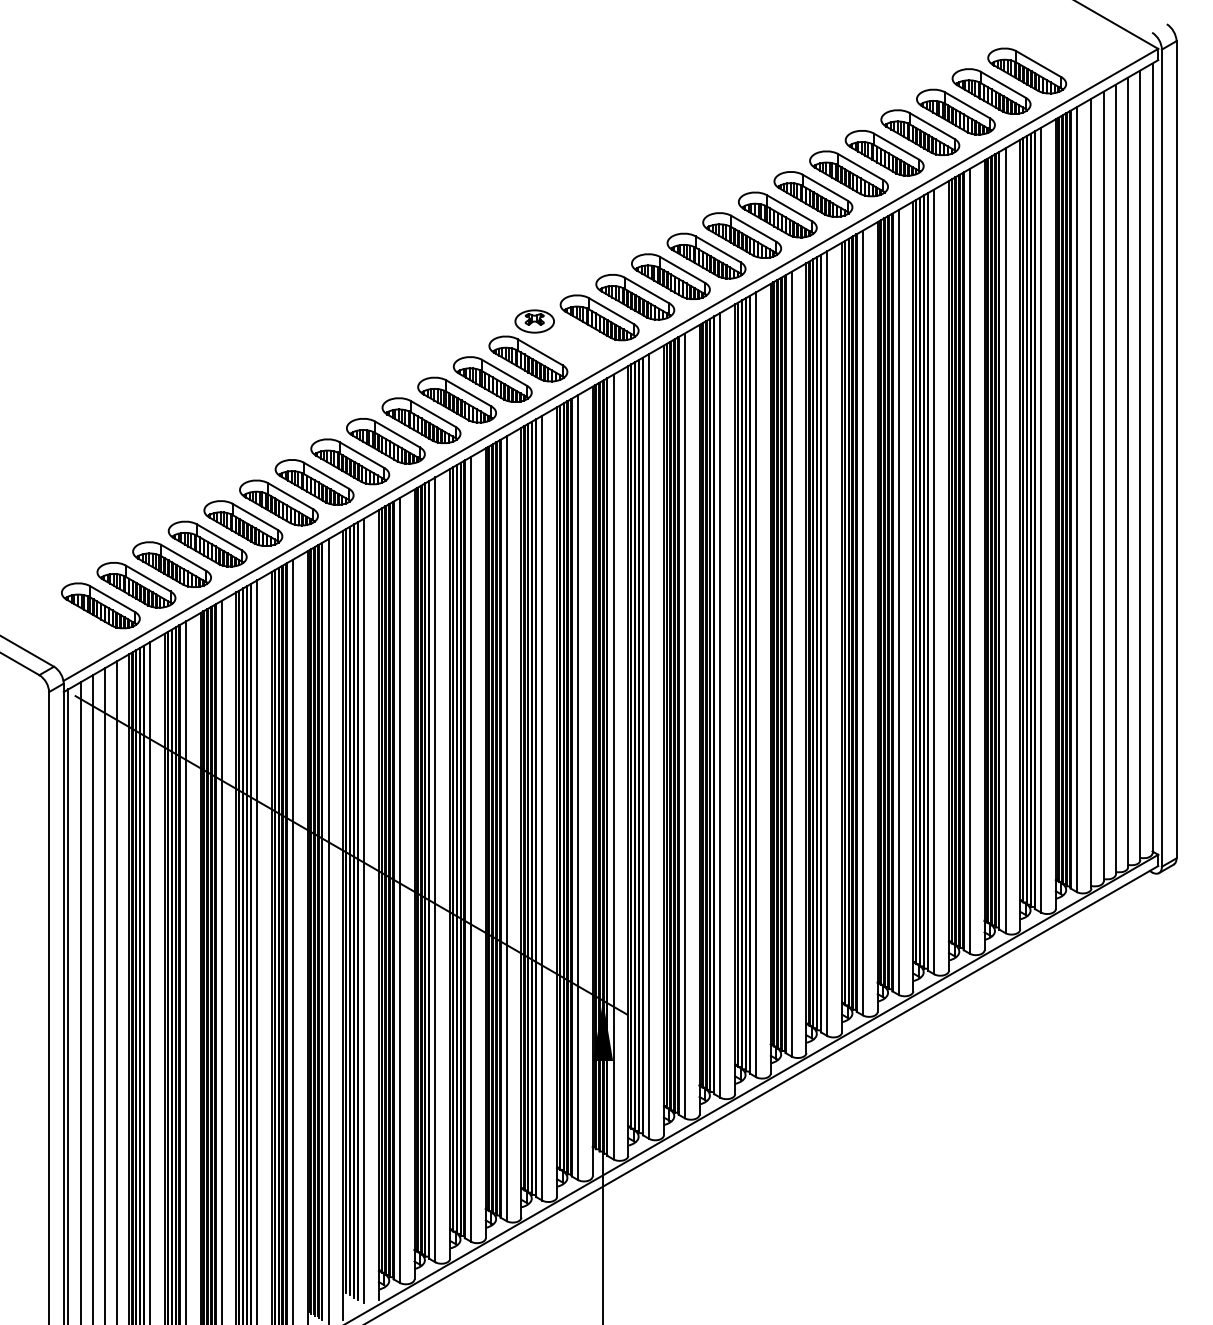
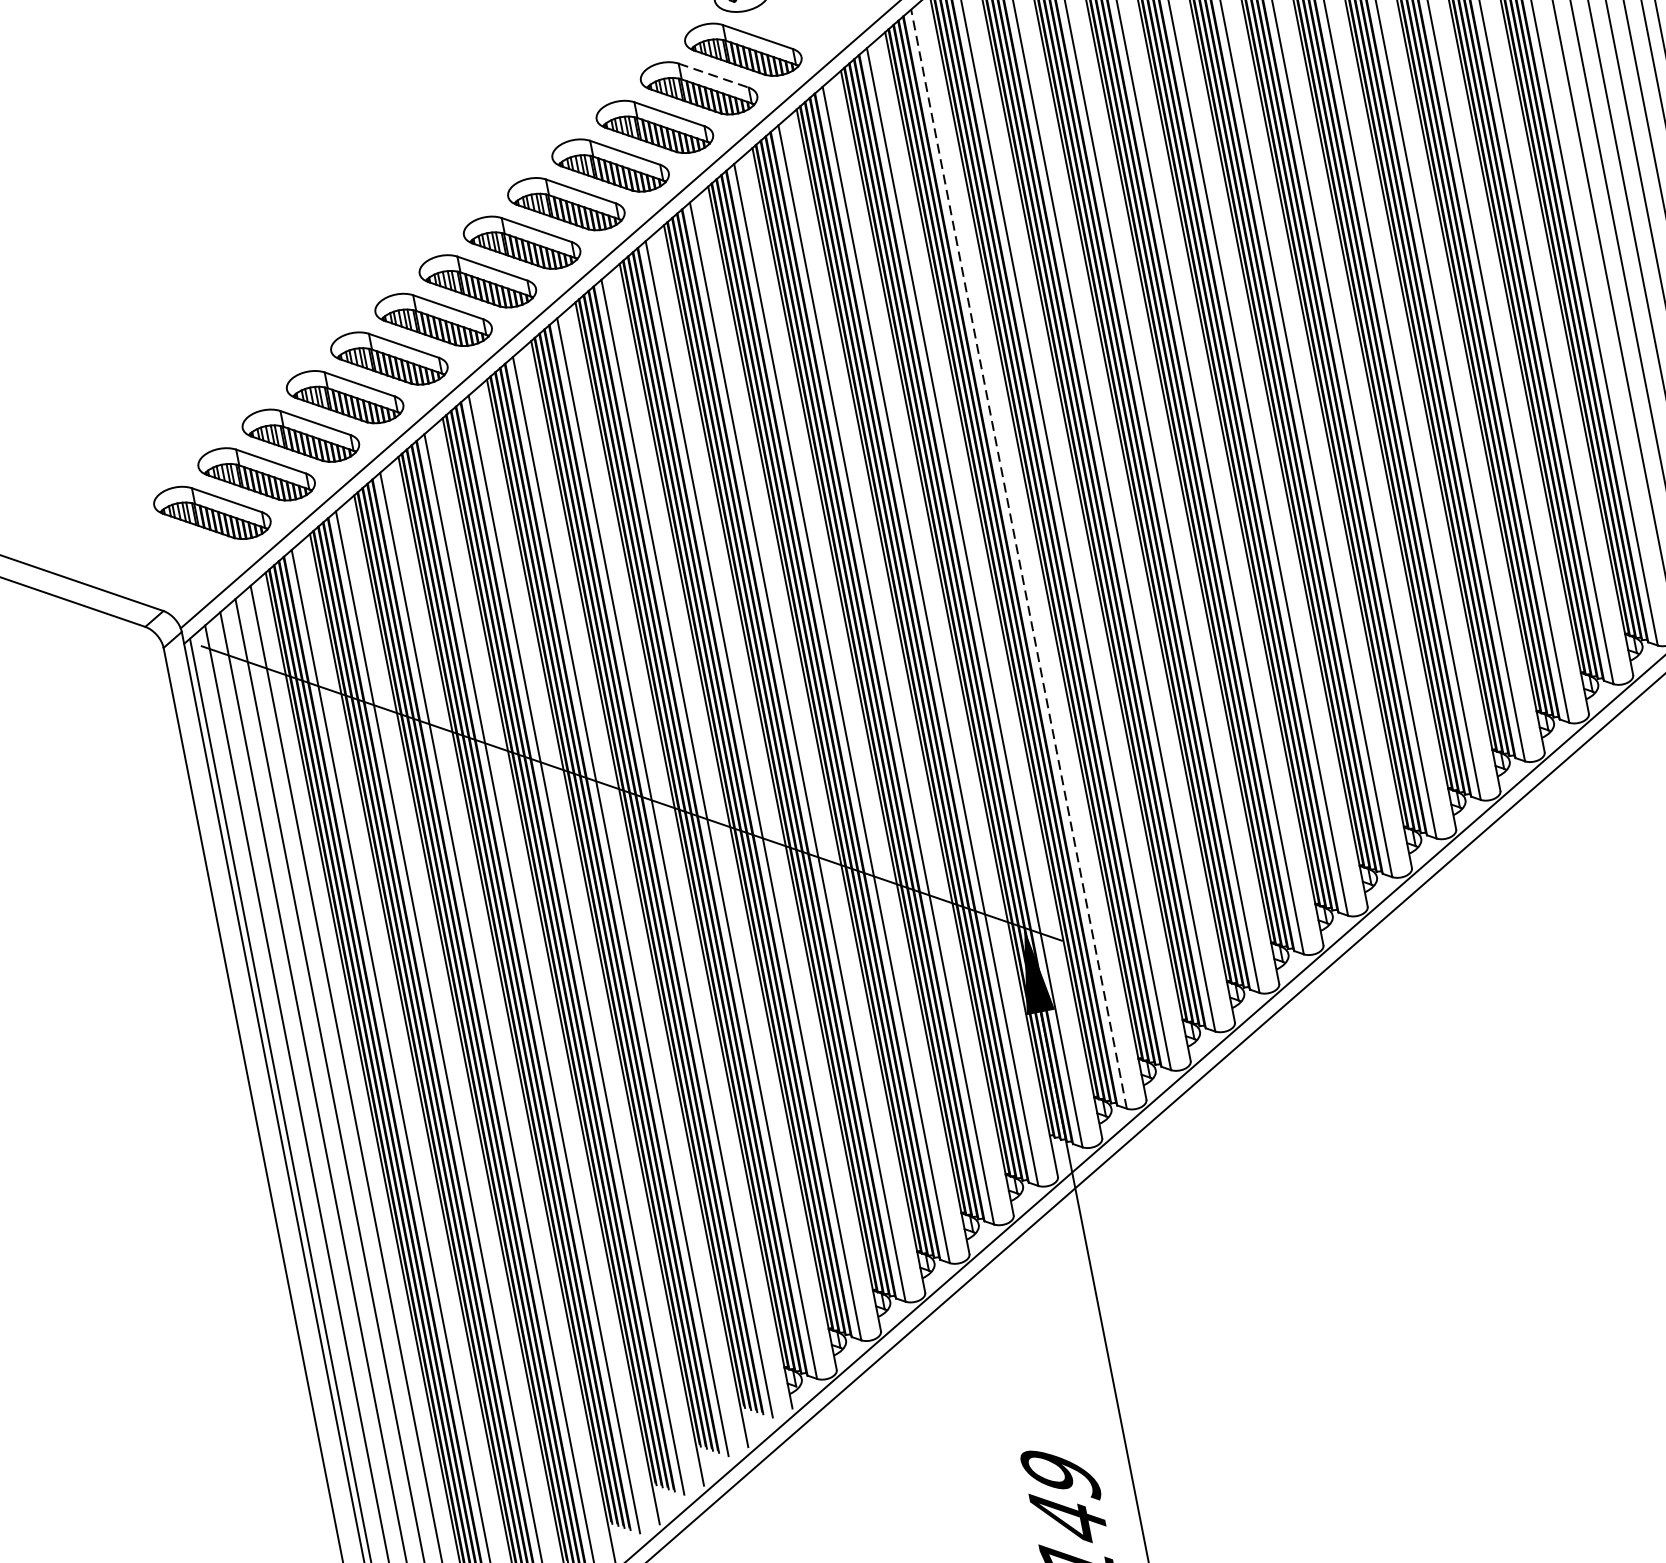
line: (504, 372) -> (713, 75), solid -> dashed
line: (649, 745) -> (1019, 557), solid -> dashed

